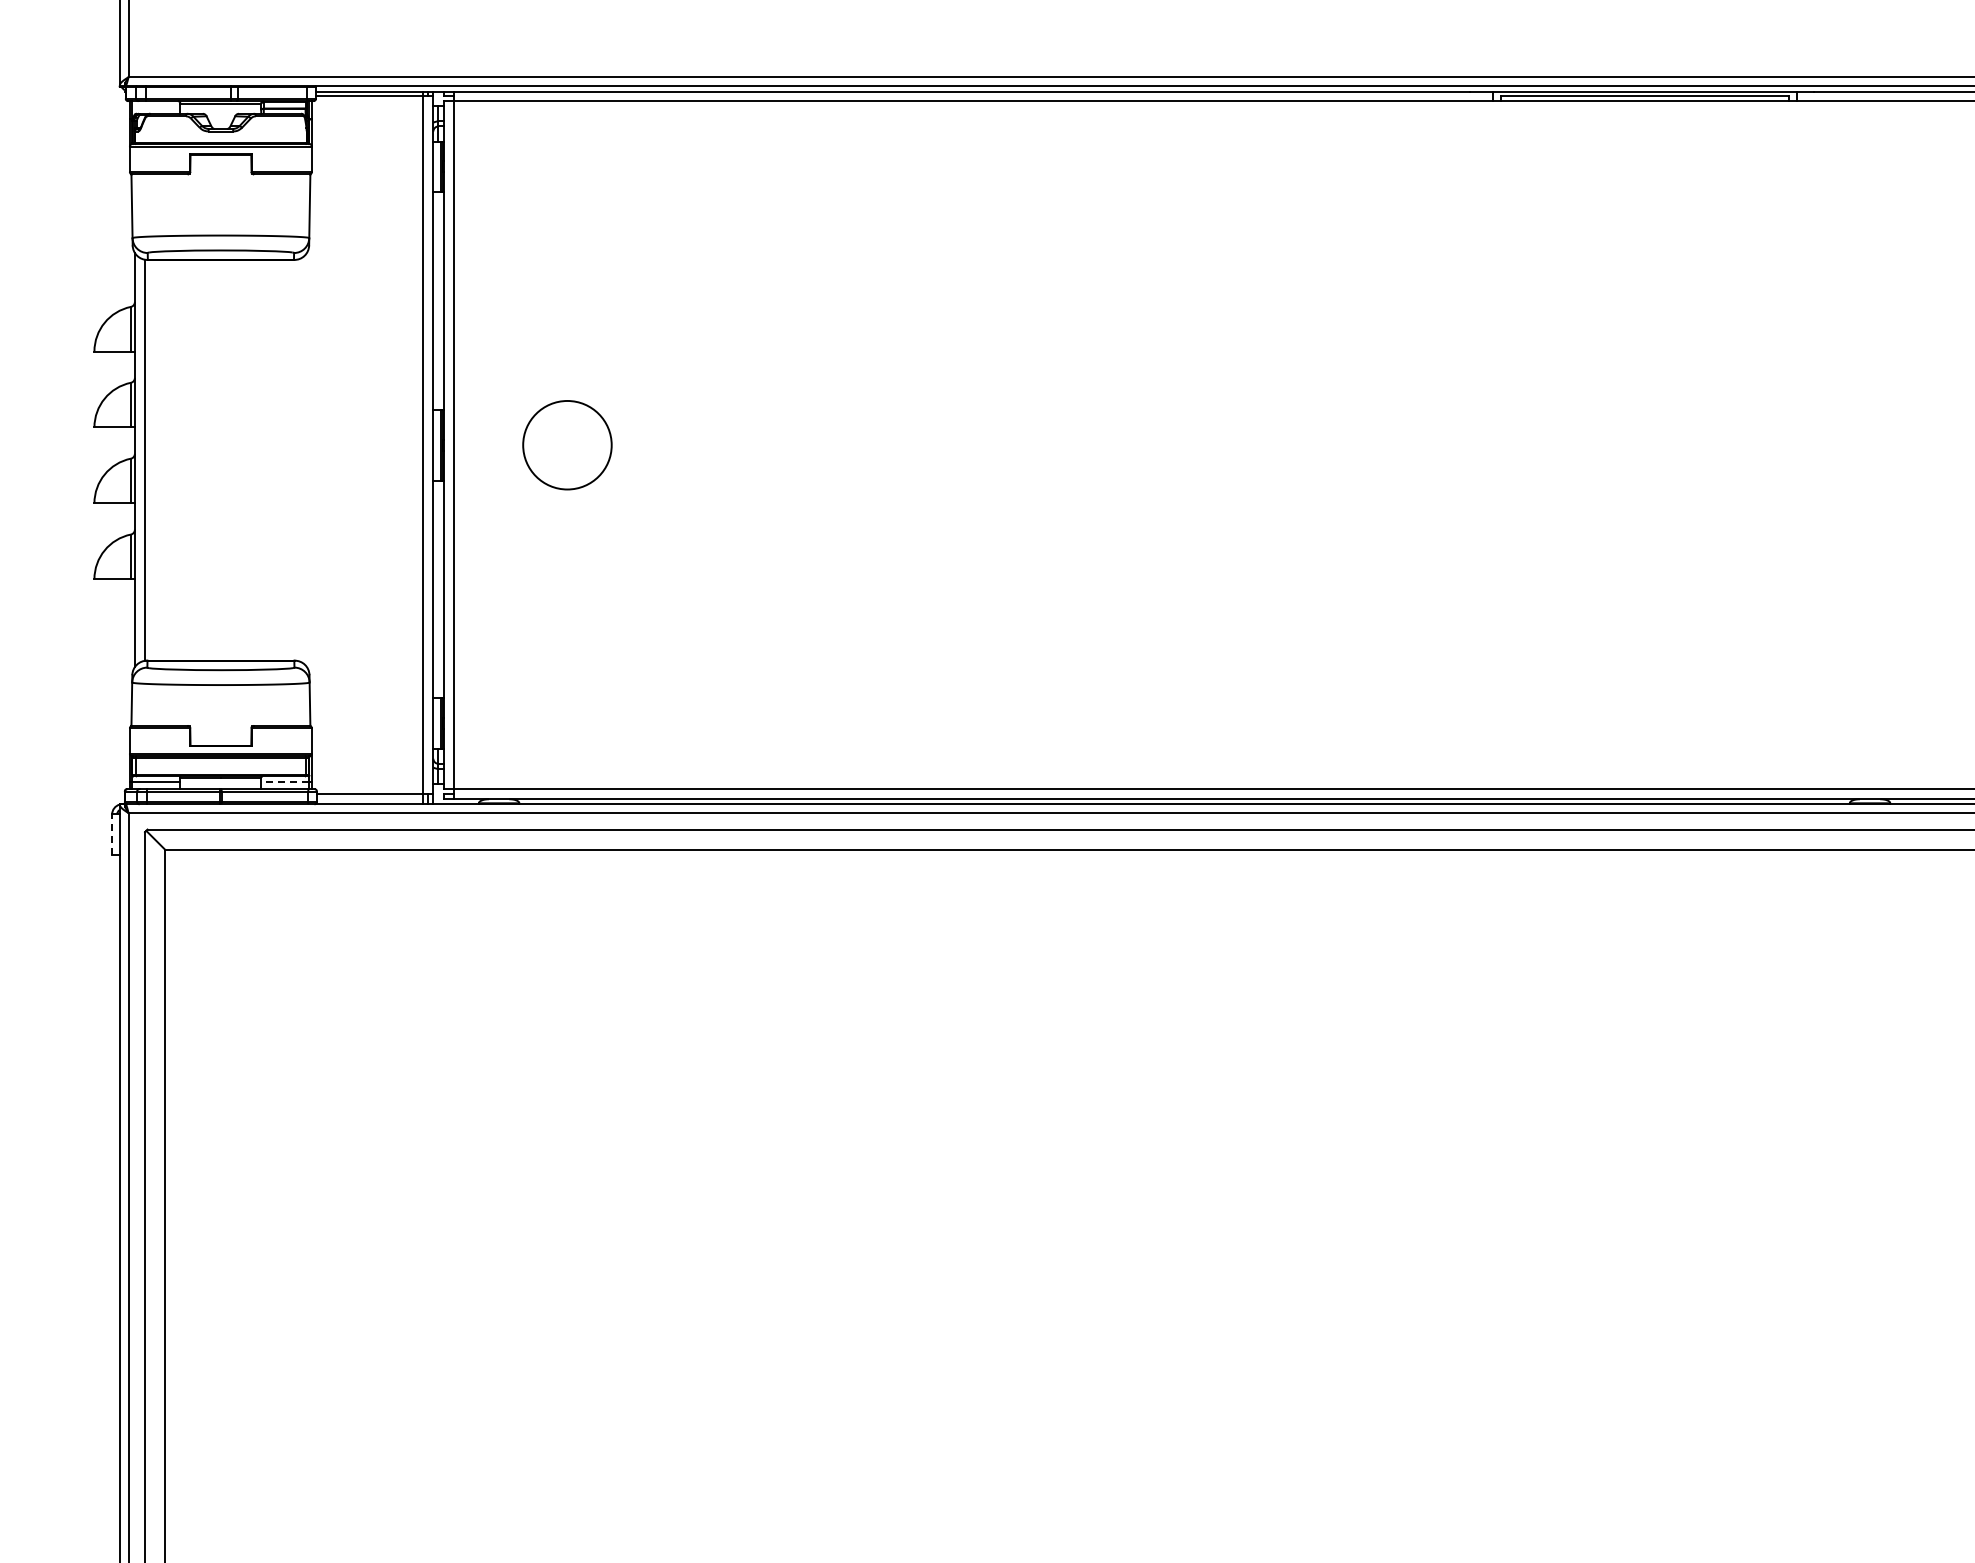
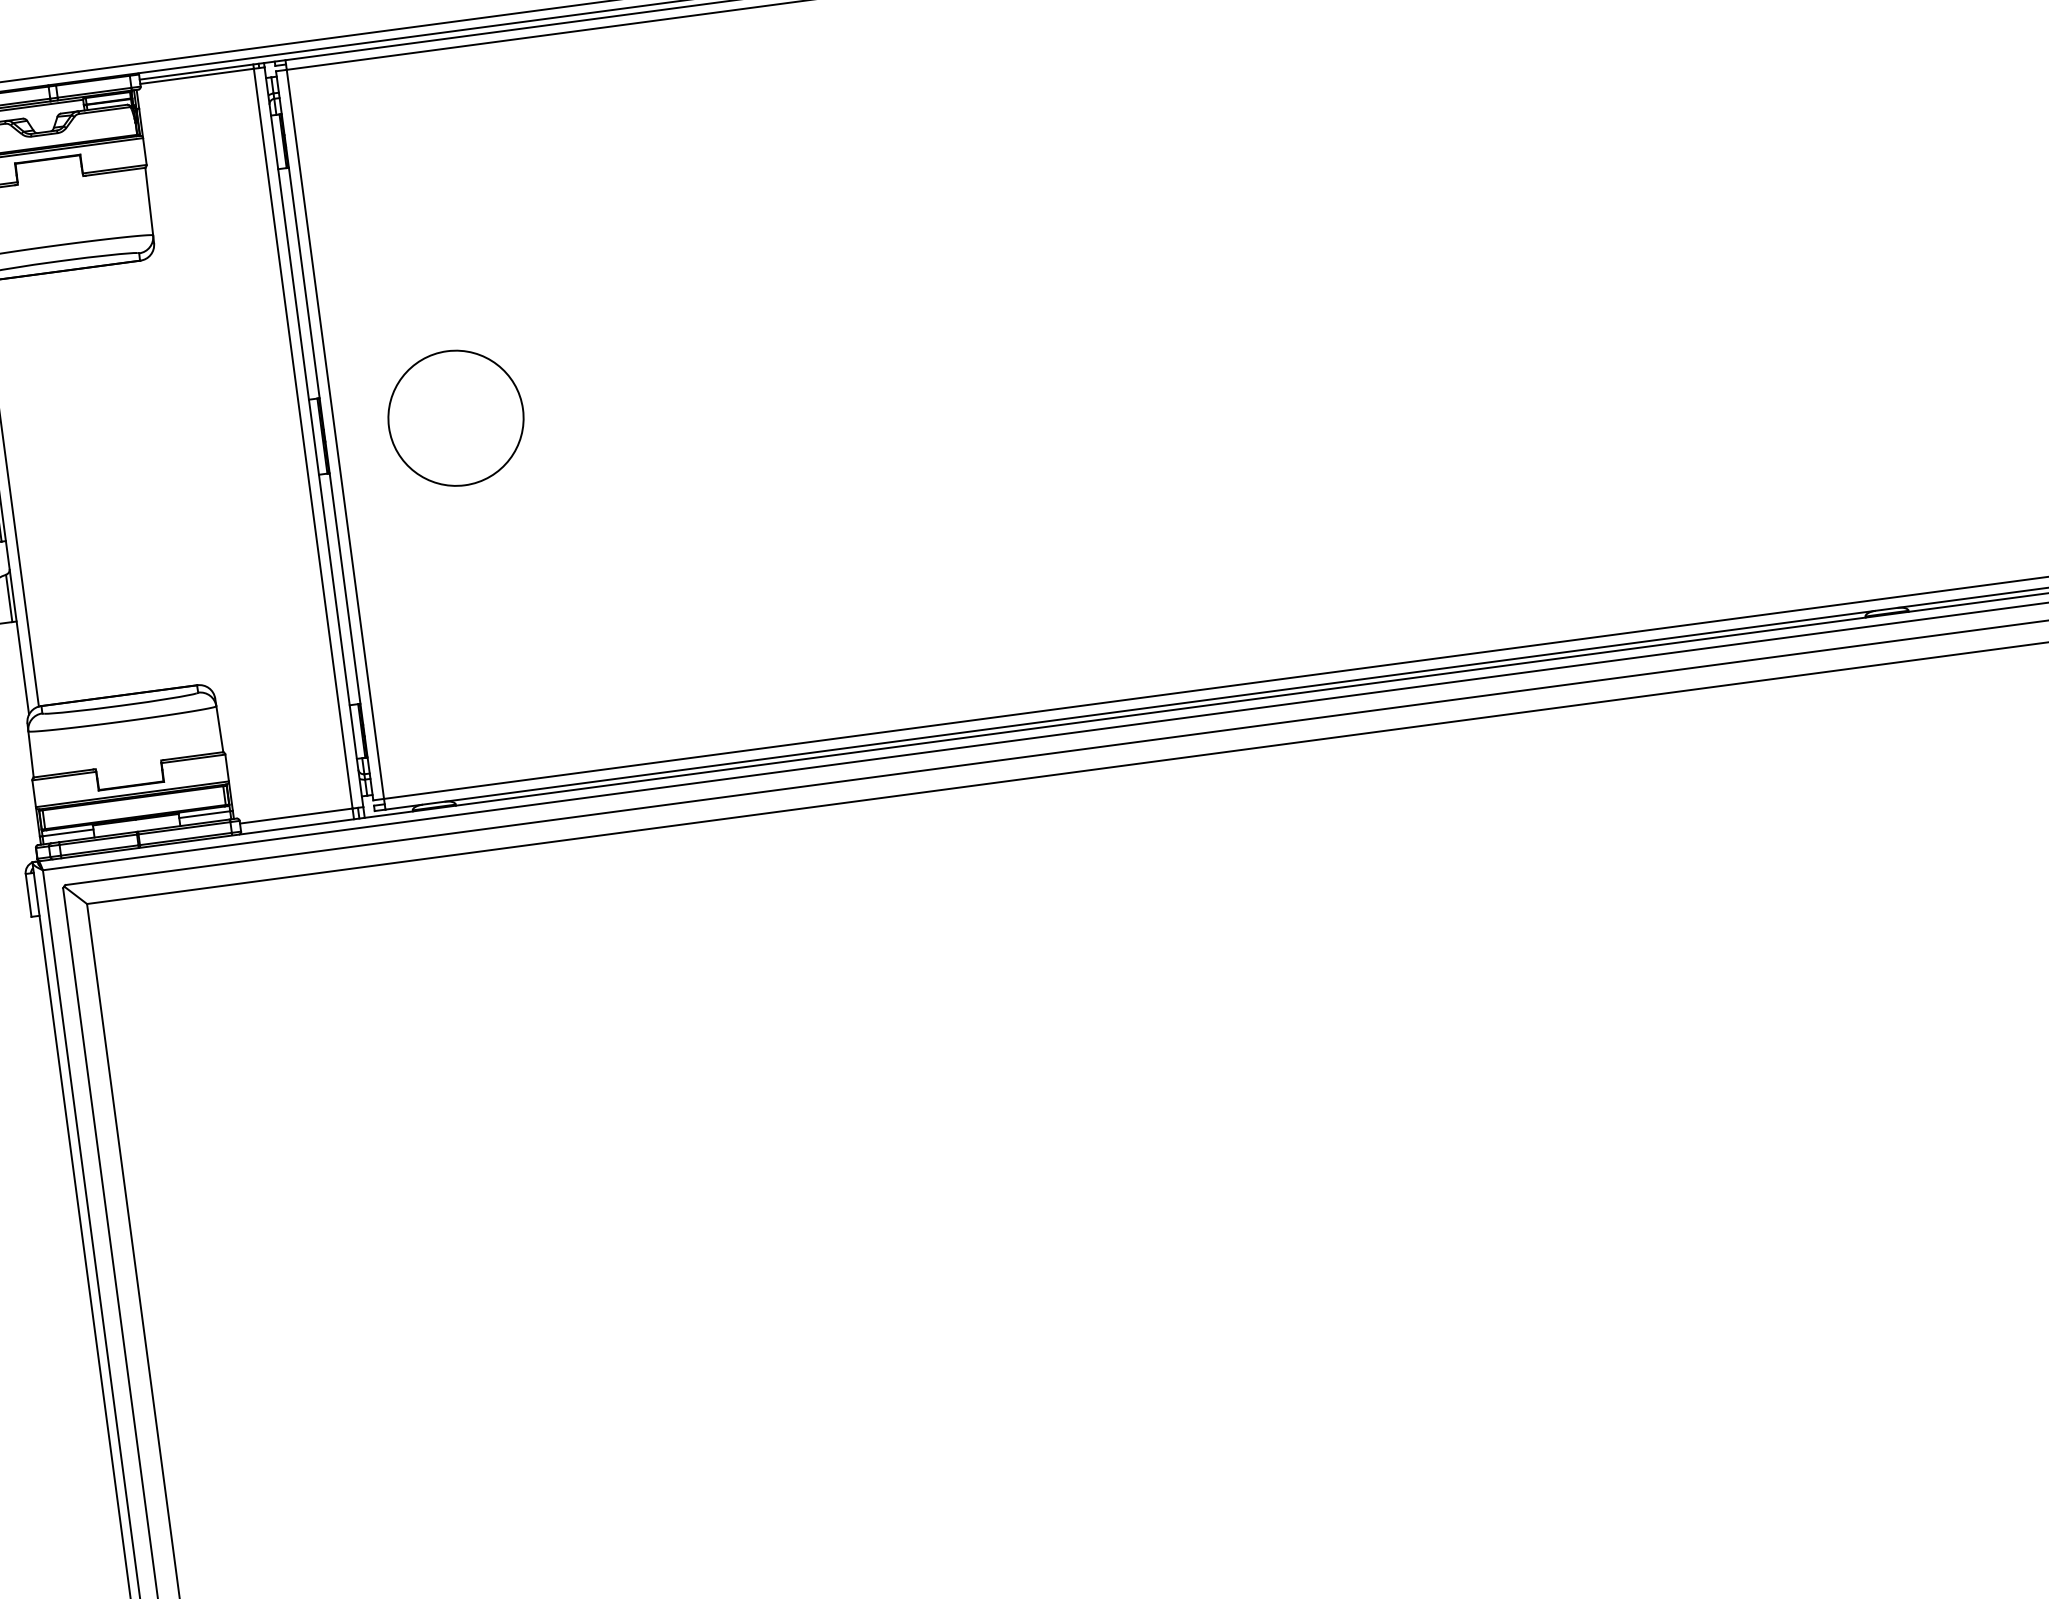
circle: (567, 445) -> (456, 418), size x1.43
line: (284, 781) -> (203, 814), dashed -> solid
line: (112, 834) -> (28, 895), dashed -> solid

